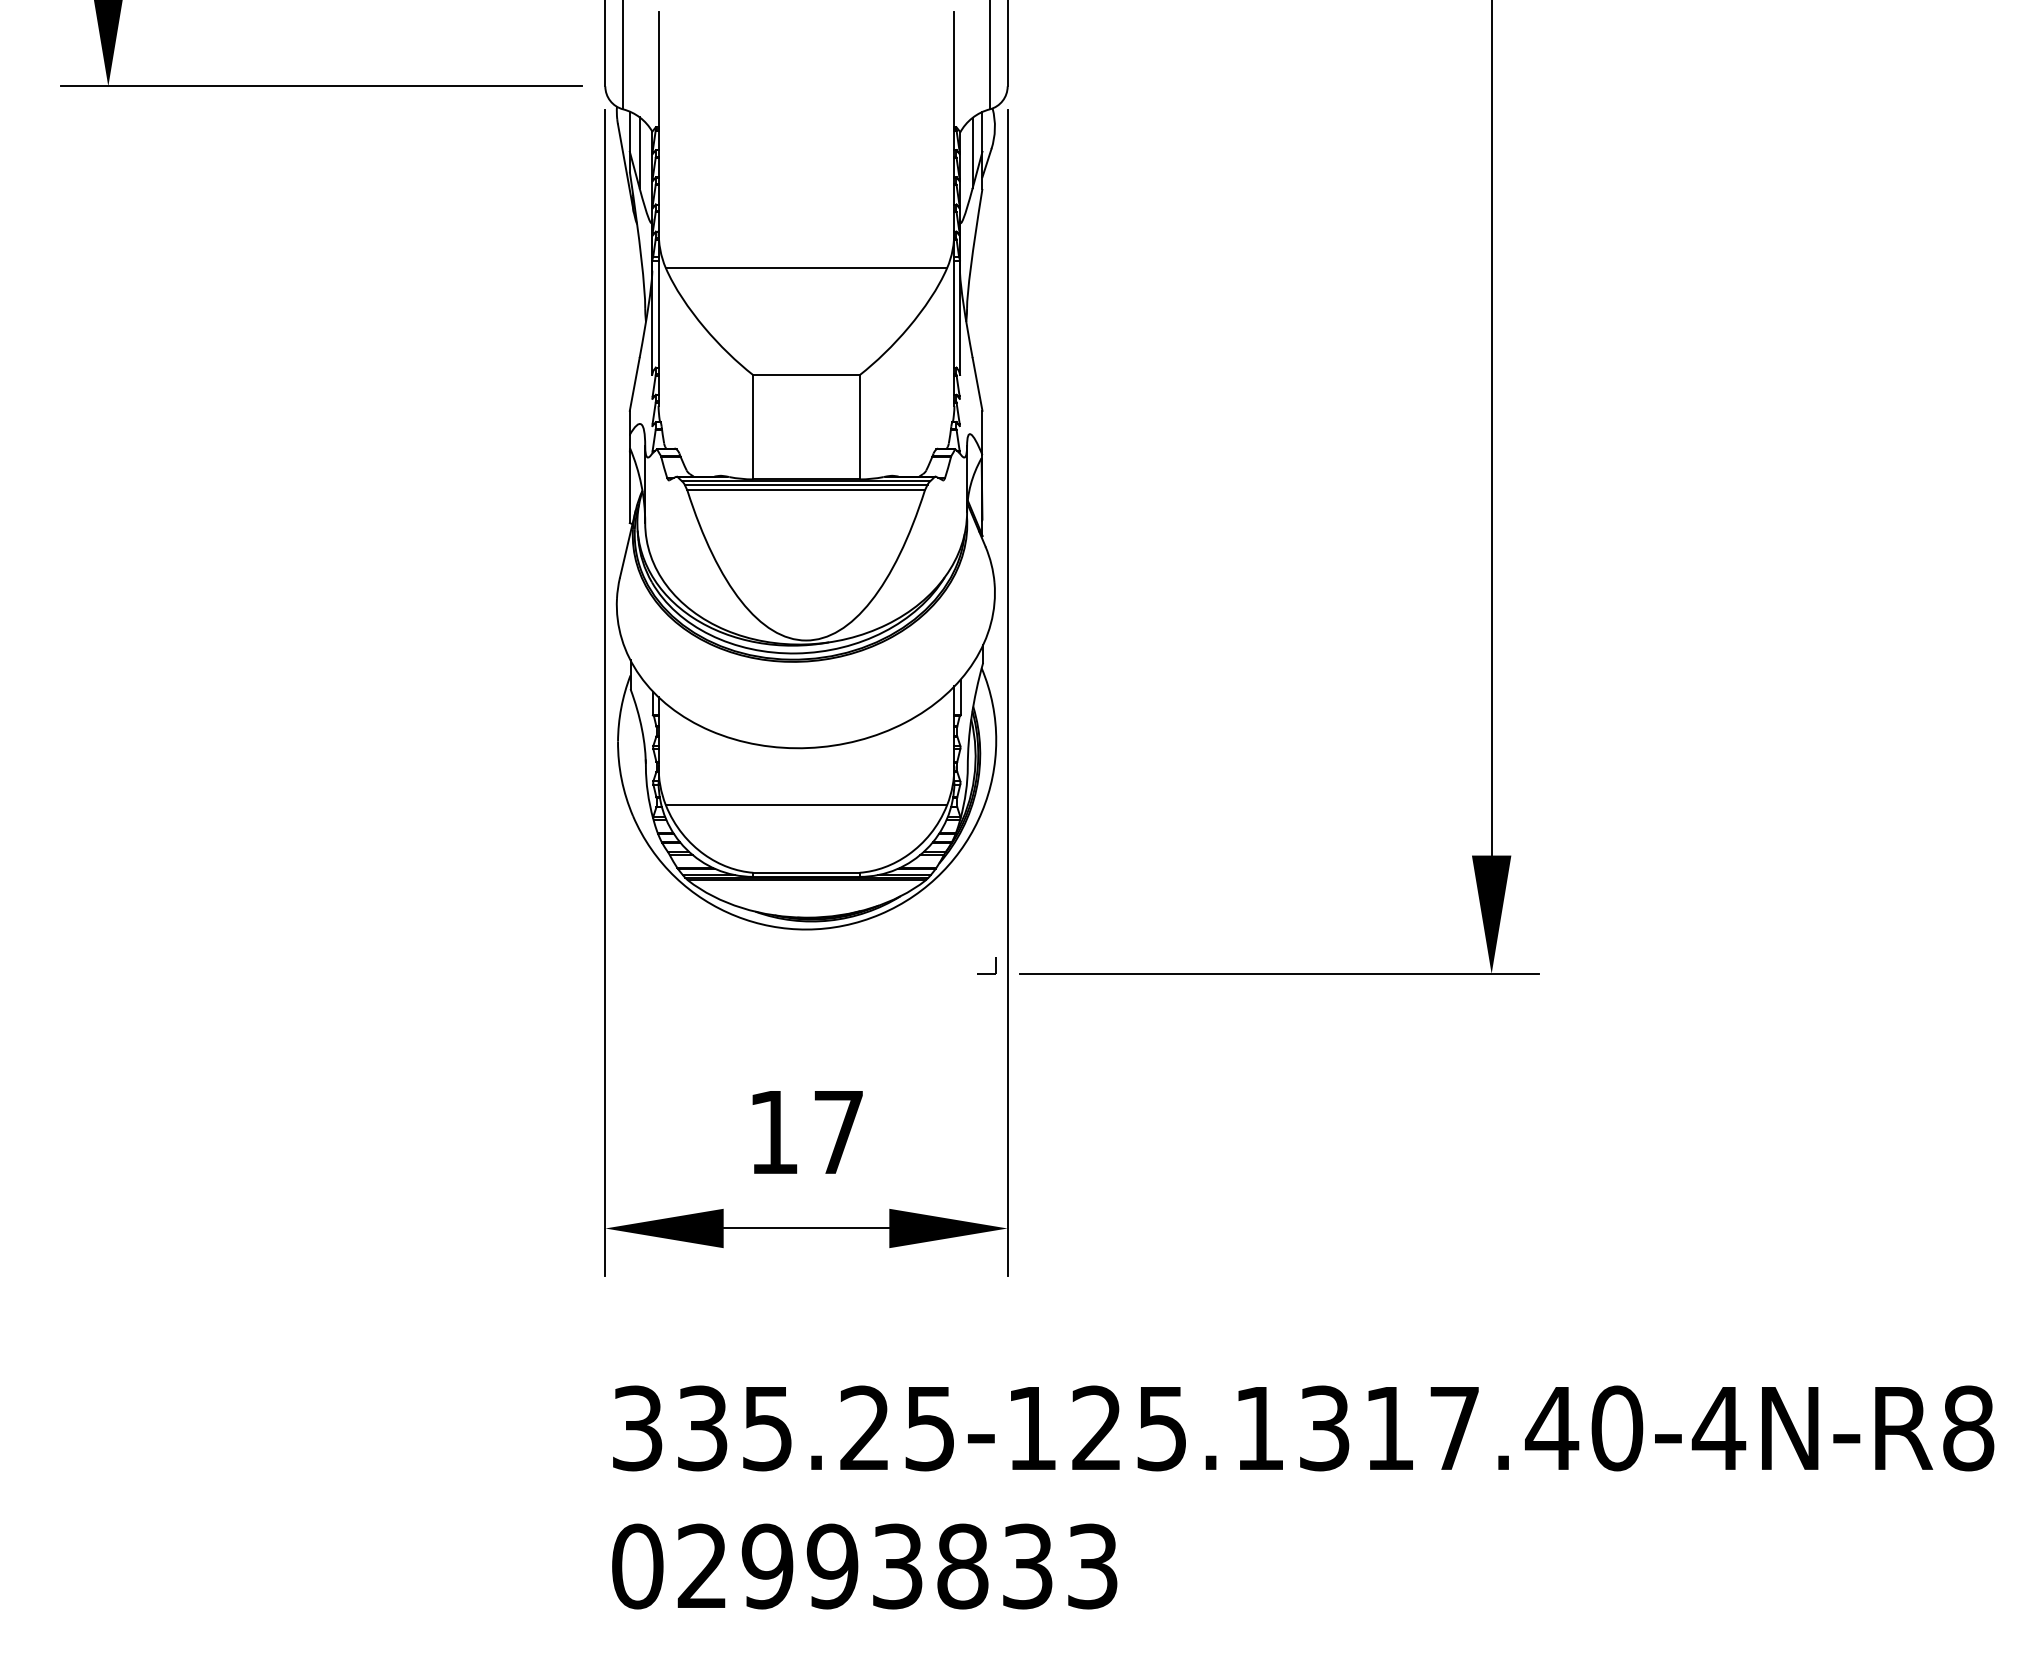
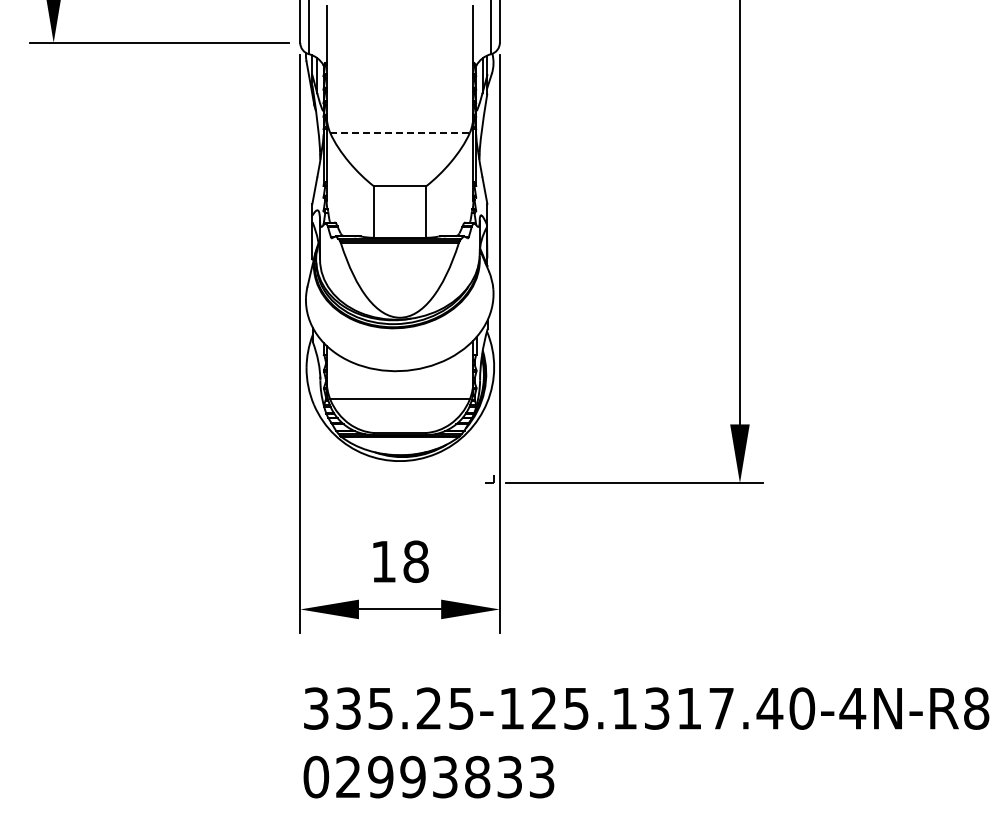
line: (807, 269) -> (400, 133), solid -> dashed
text: (837, 1131) -> (415, 561), 17 -> 18

